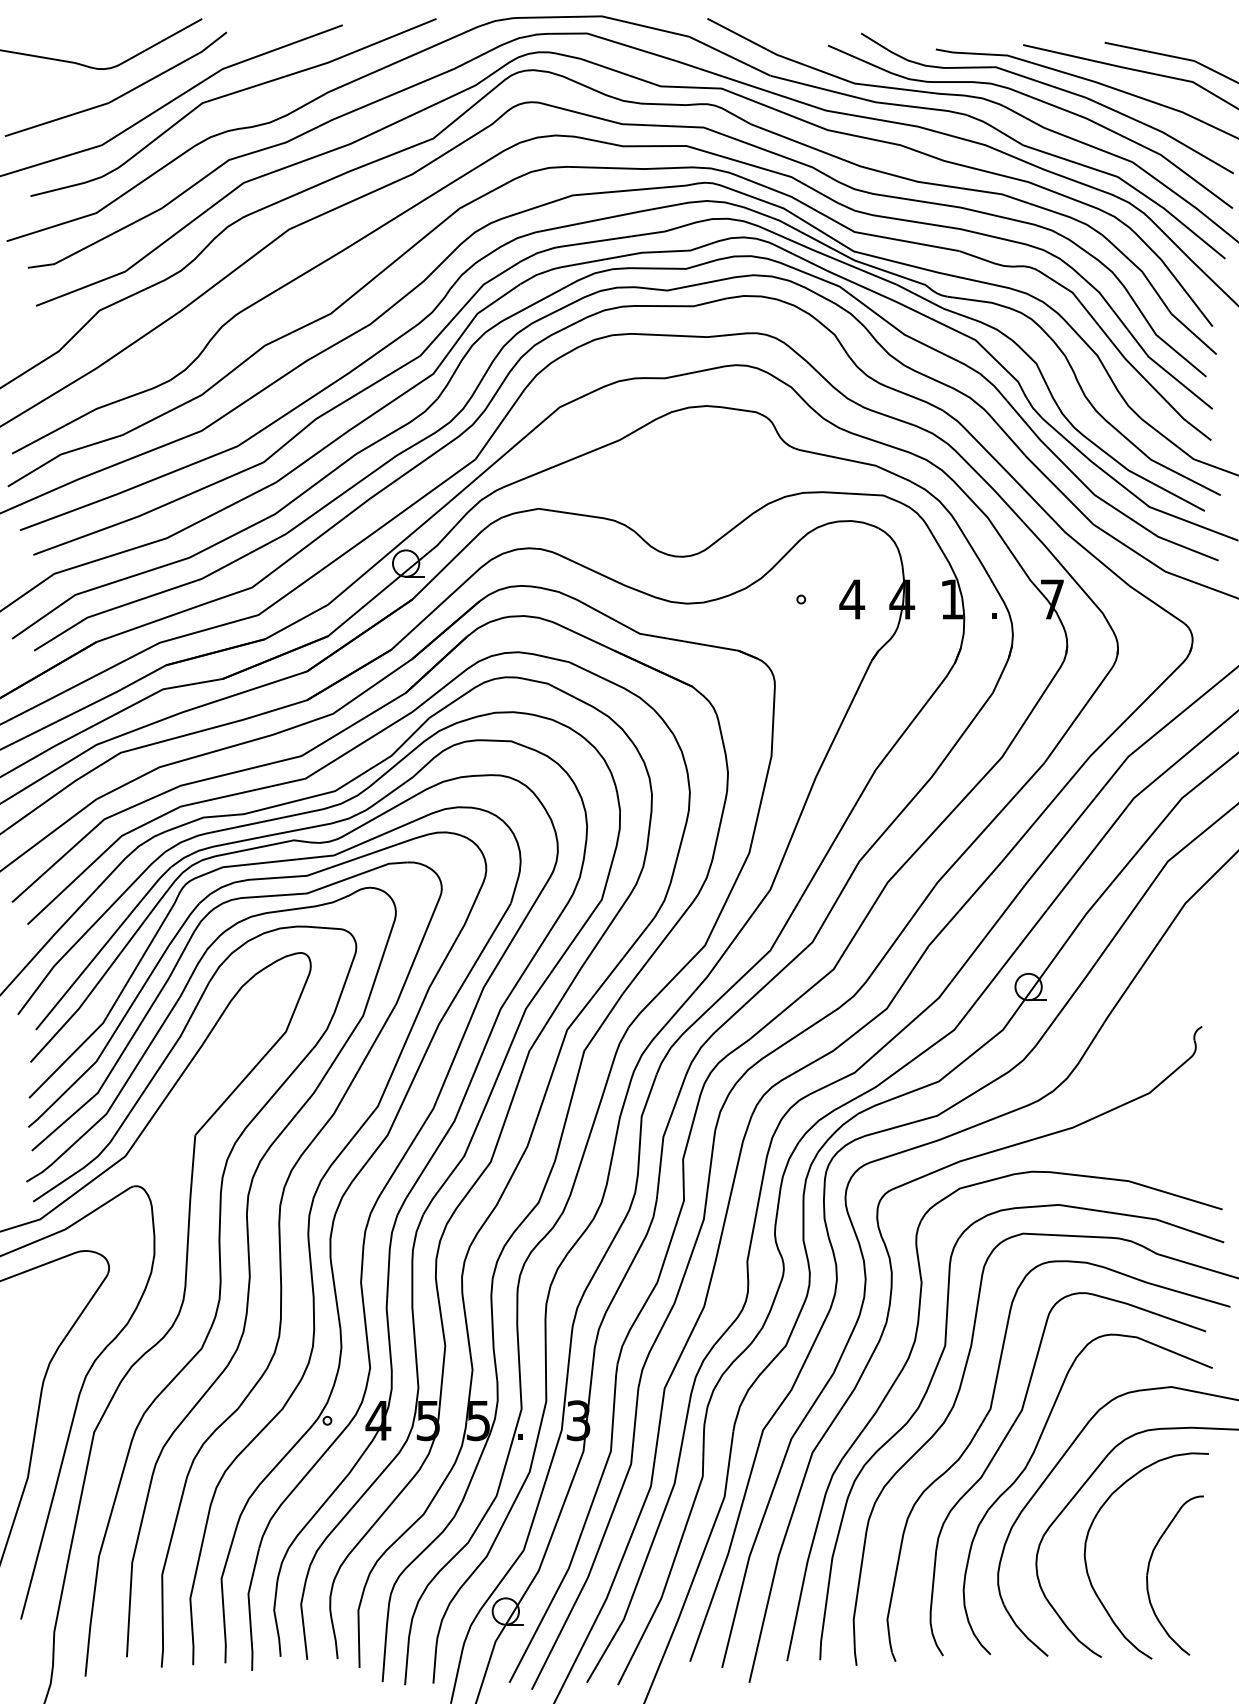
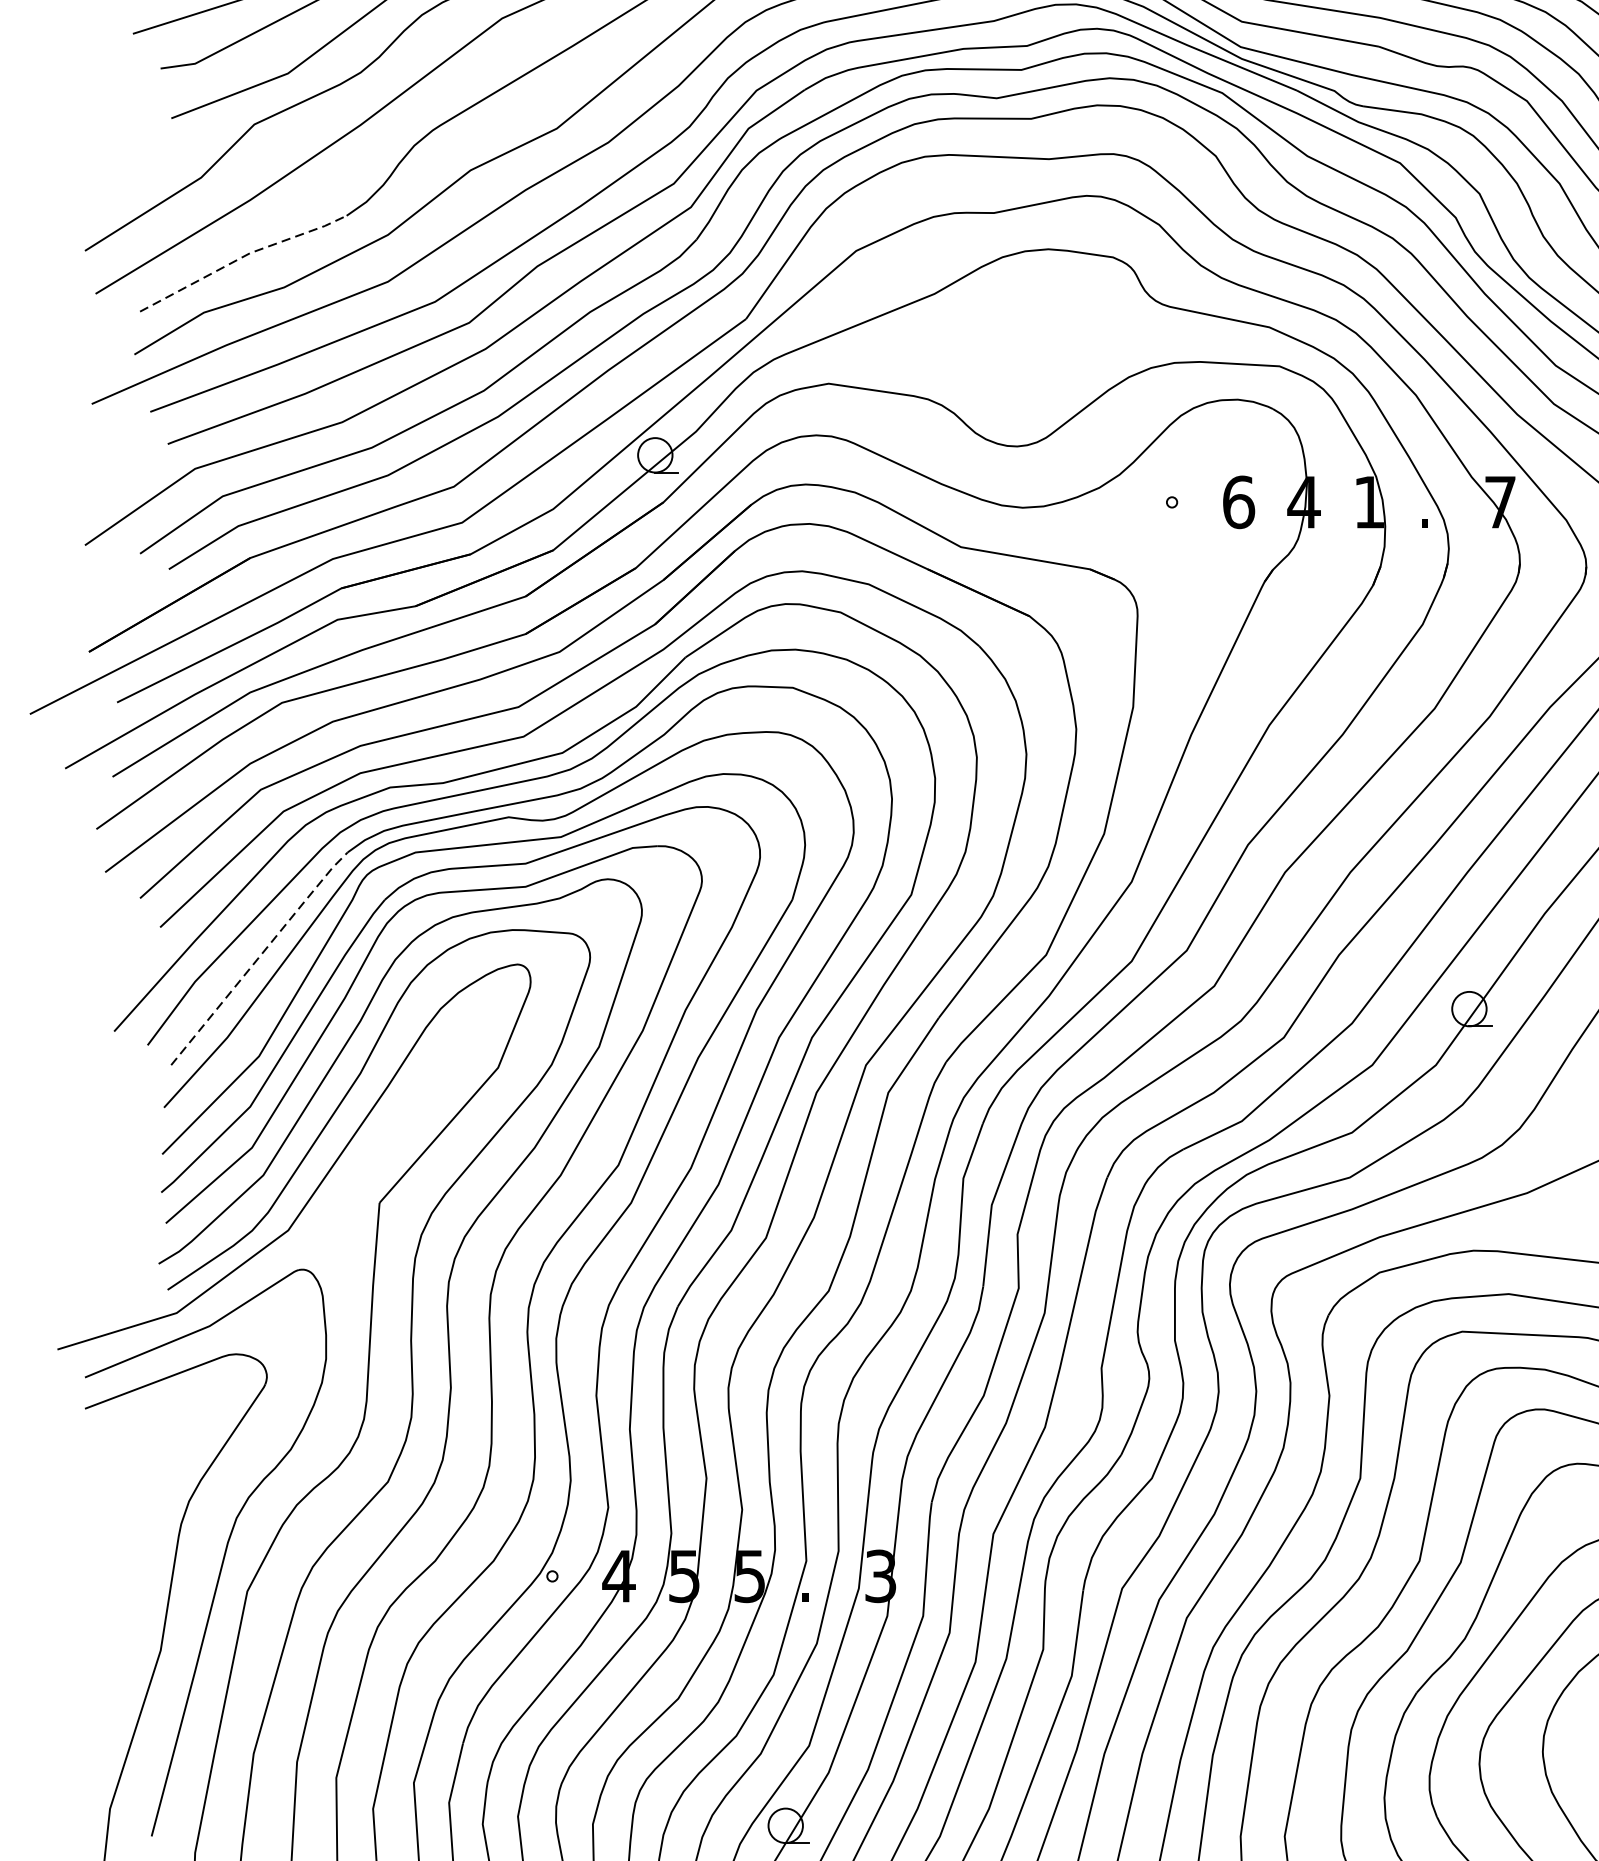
line: (90, 412) -> (242, 257), solid -> dashed
text: (852, 599) -> (1239, 502), 4 -> 6
line: (103, 946) -> (259, 956), solid -> dashed

